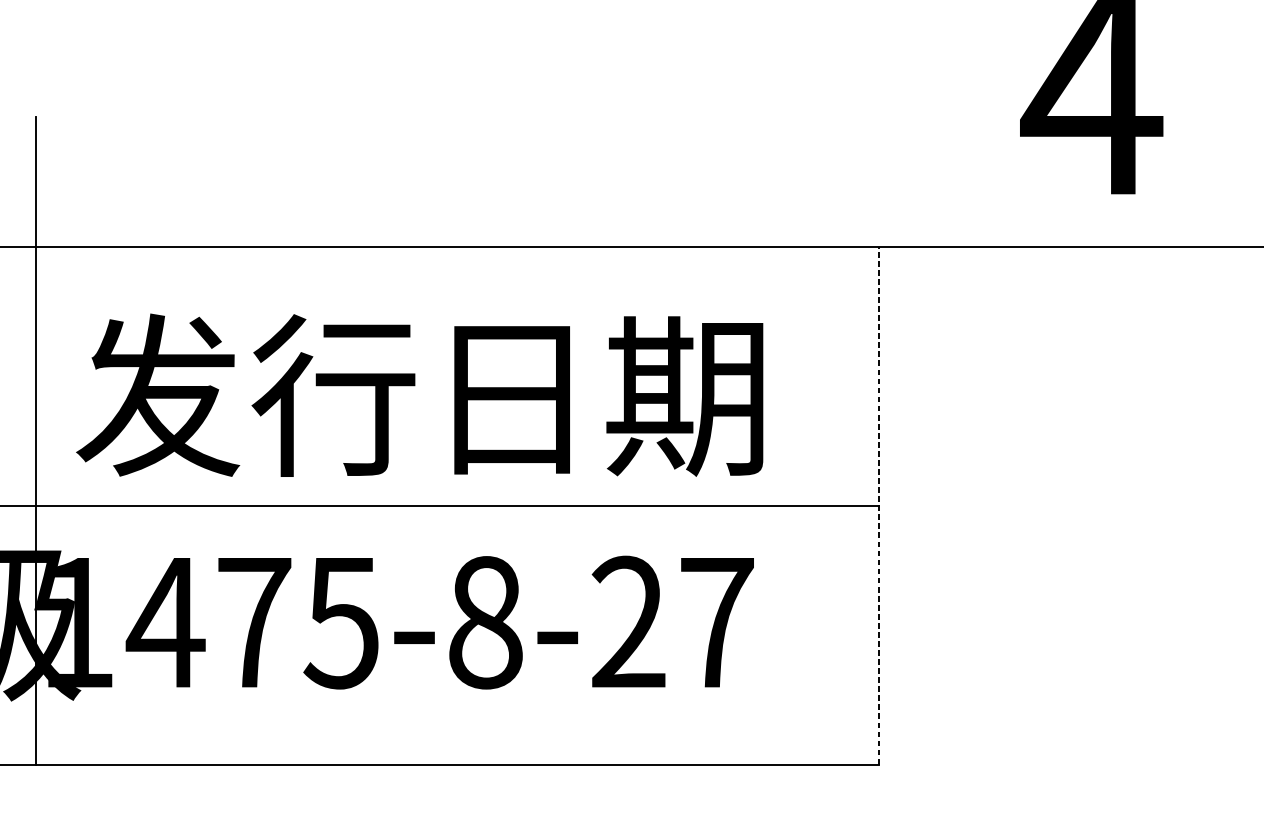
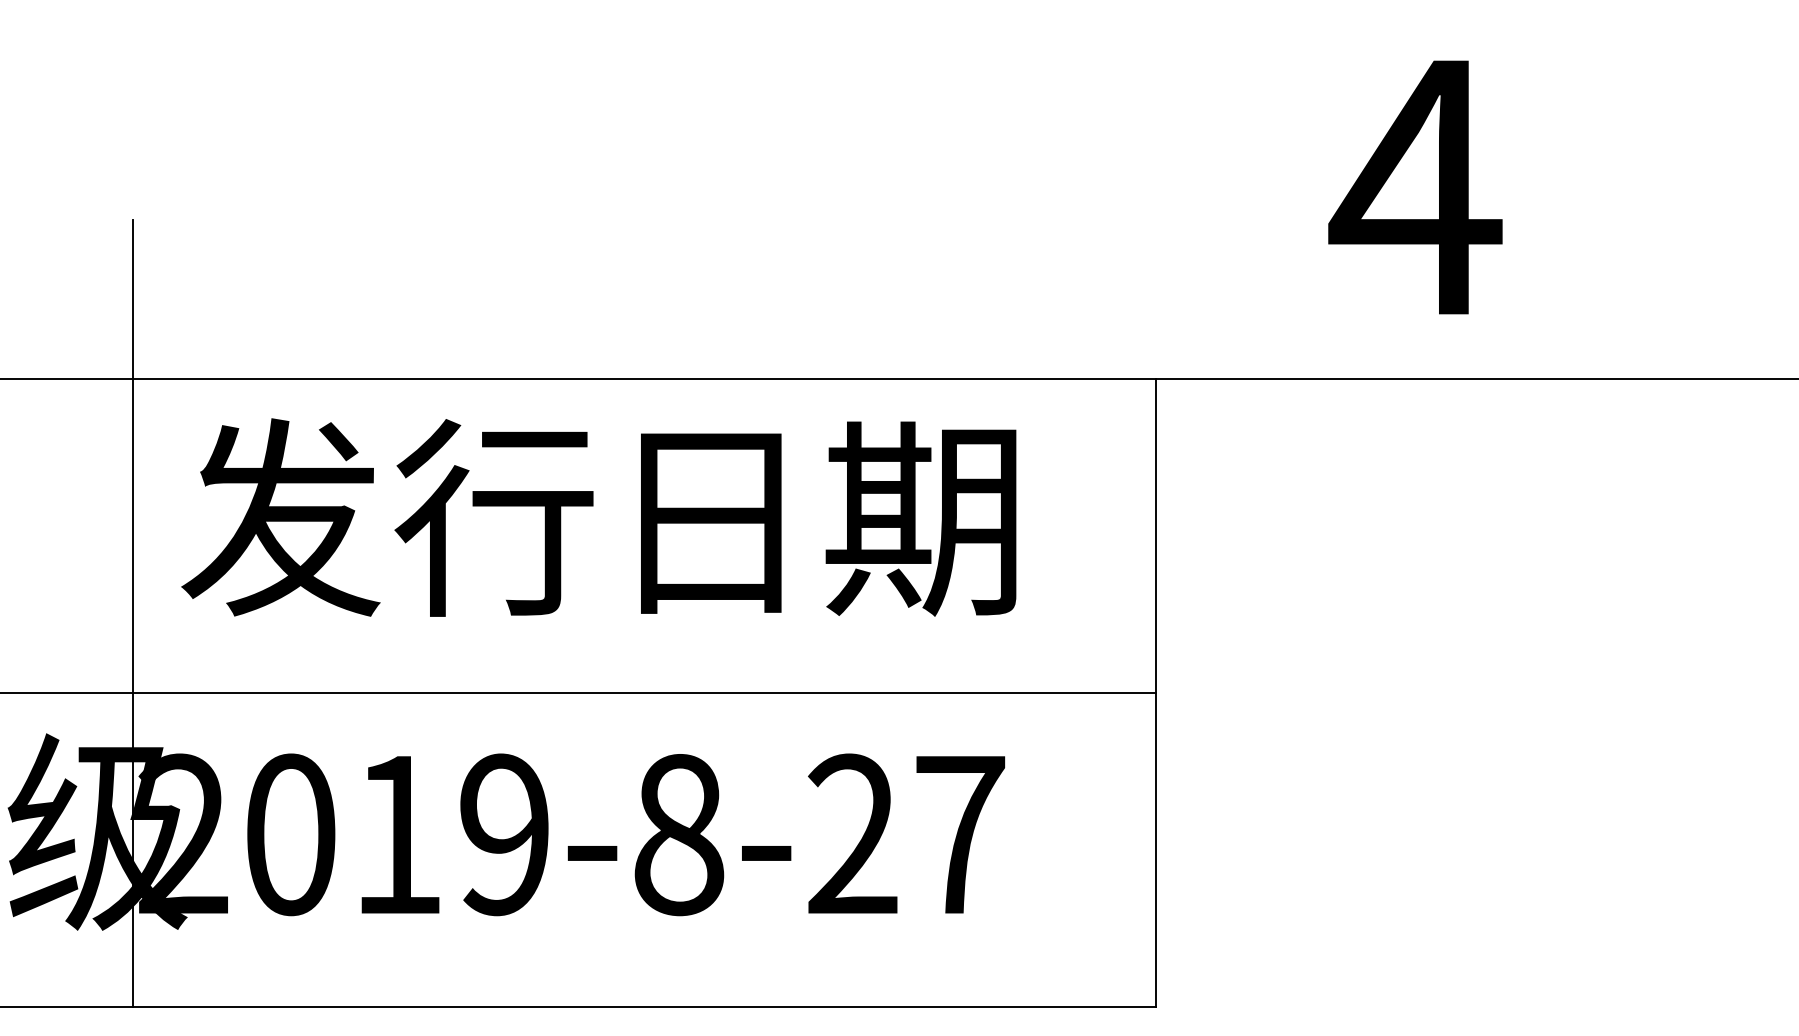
text: (419, 395) -> (598, 517), moved
line: (878, 505) -> (1156, 692), dashed -> solid
text: (209, 622) -> (343, 834), 1475-8-27 -> 2019-8-27

